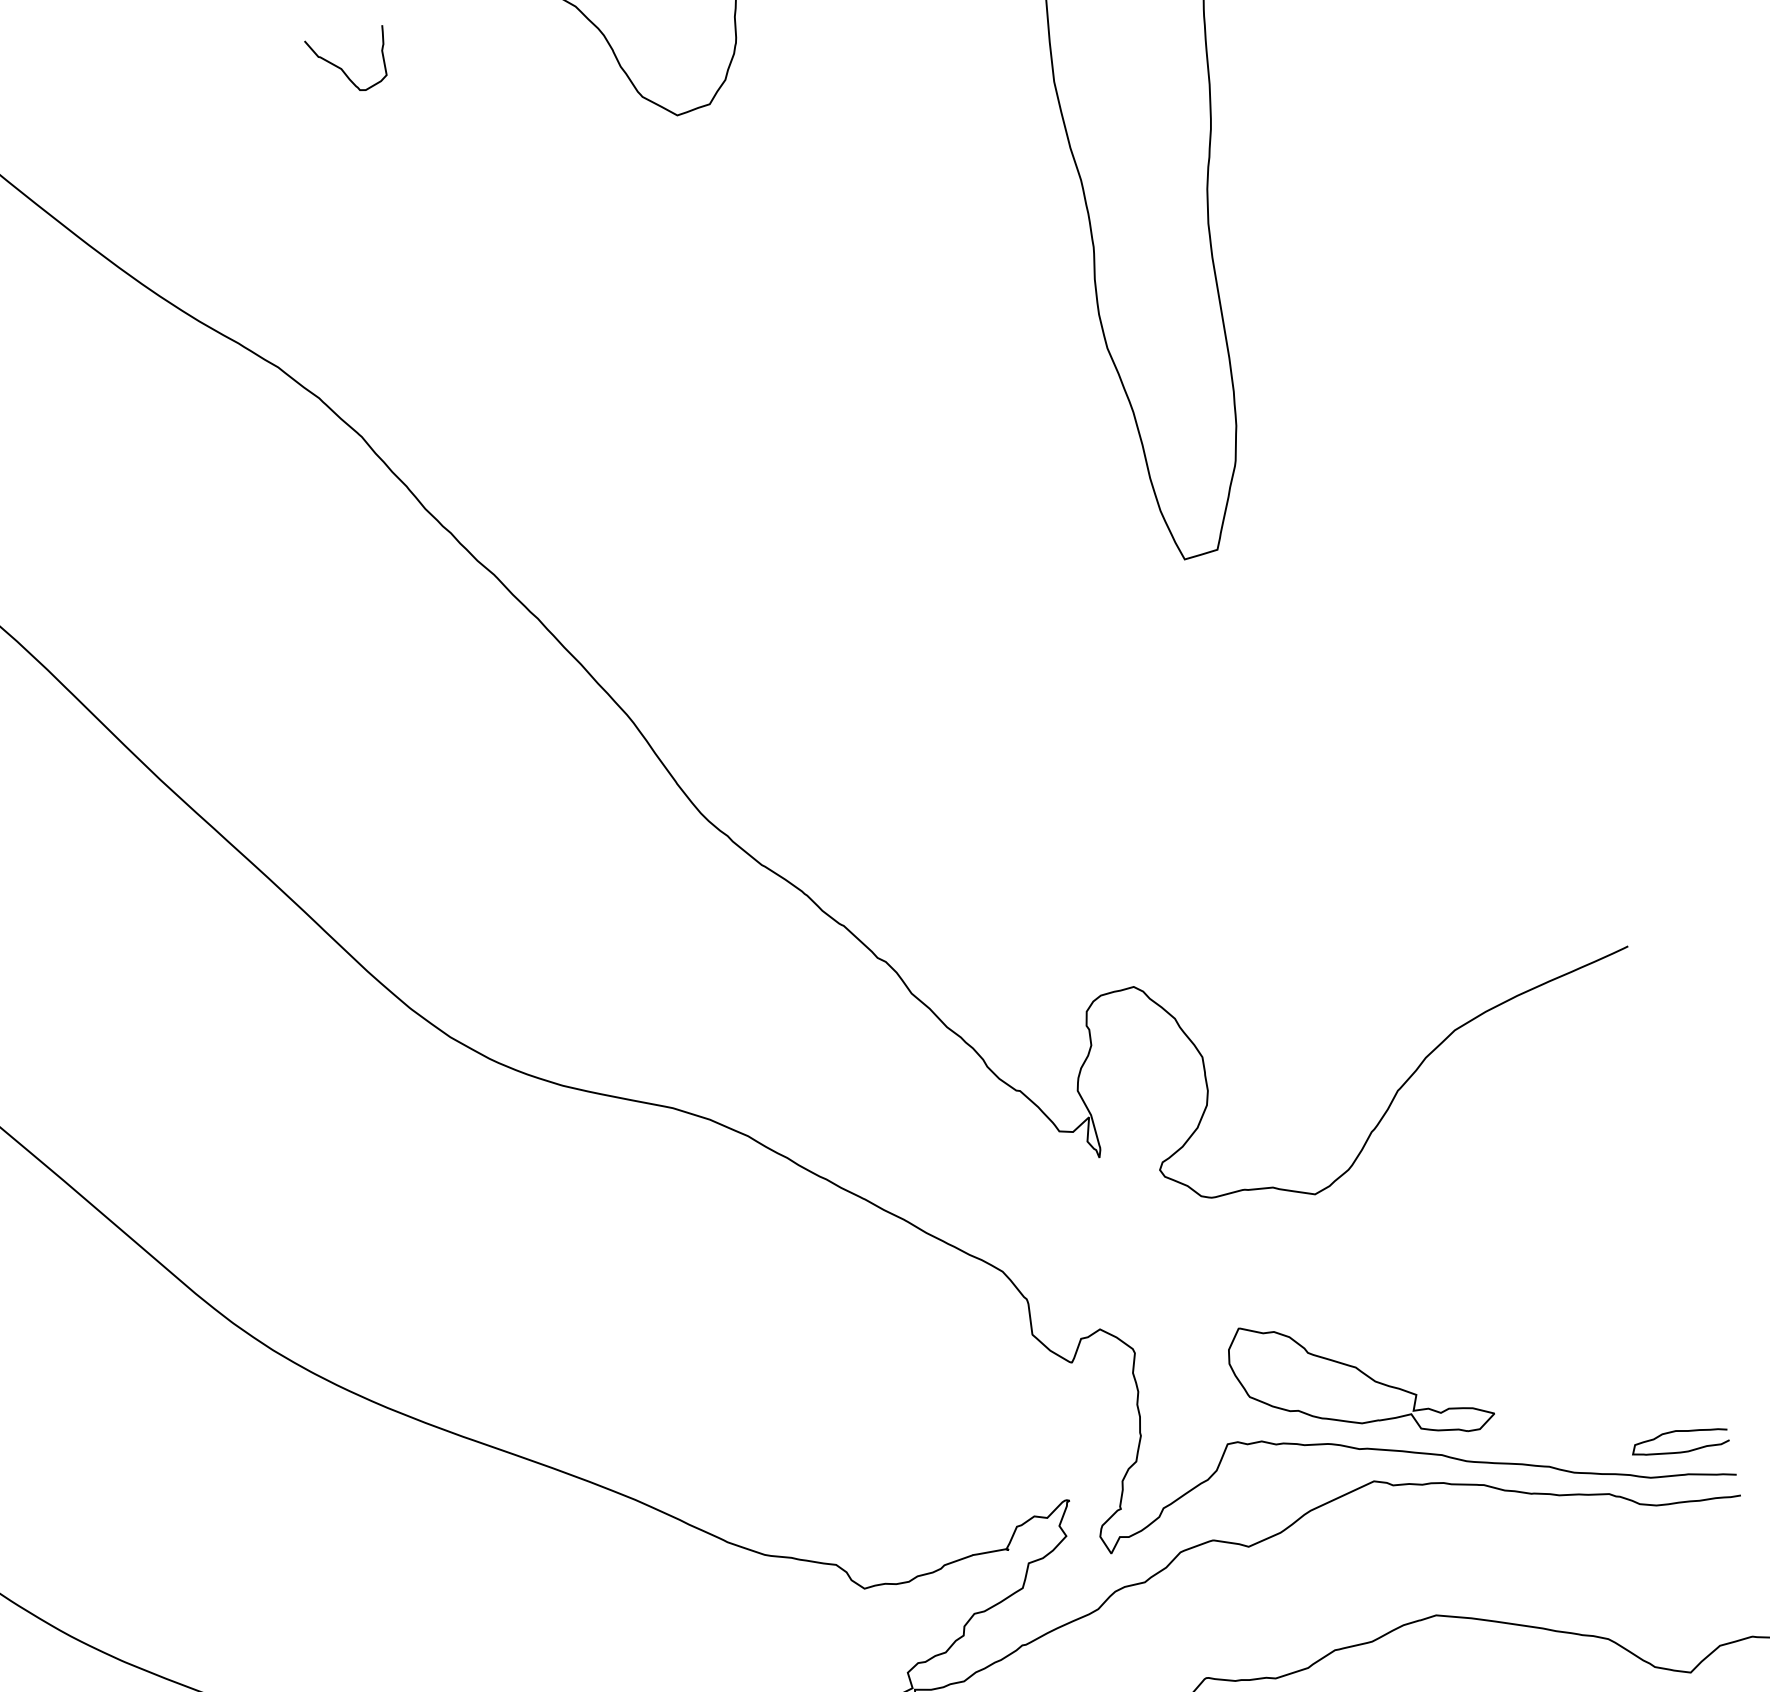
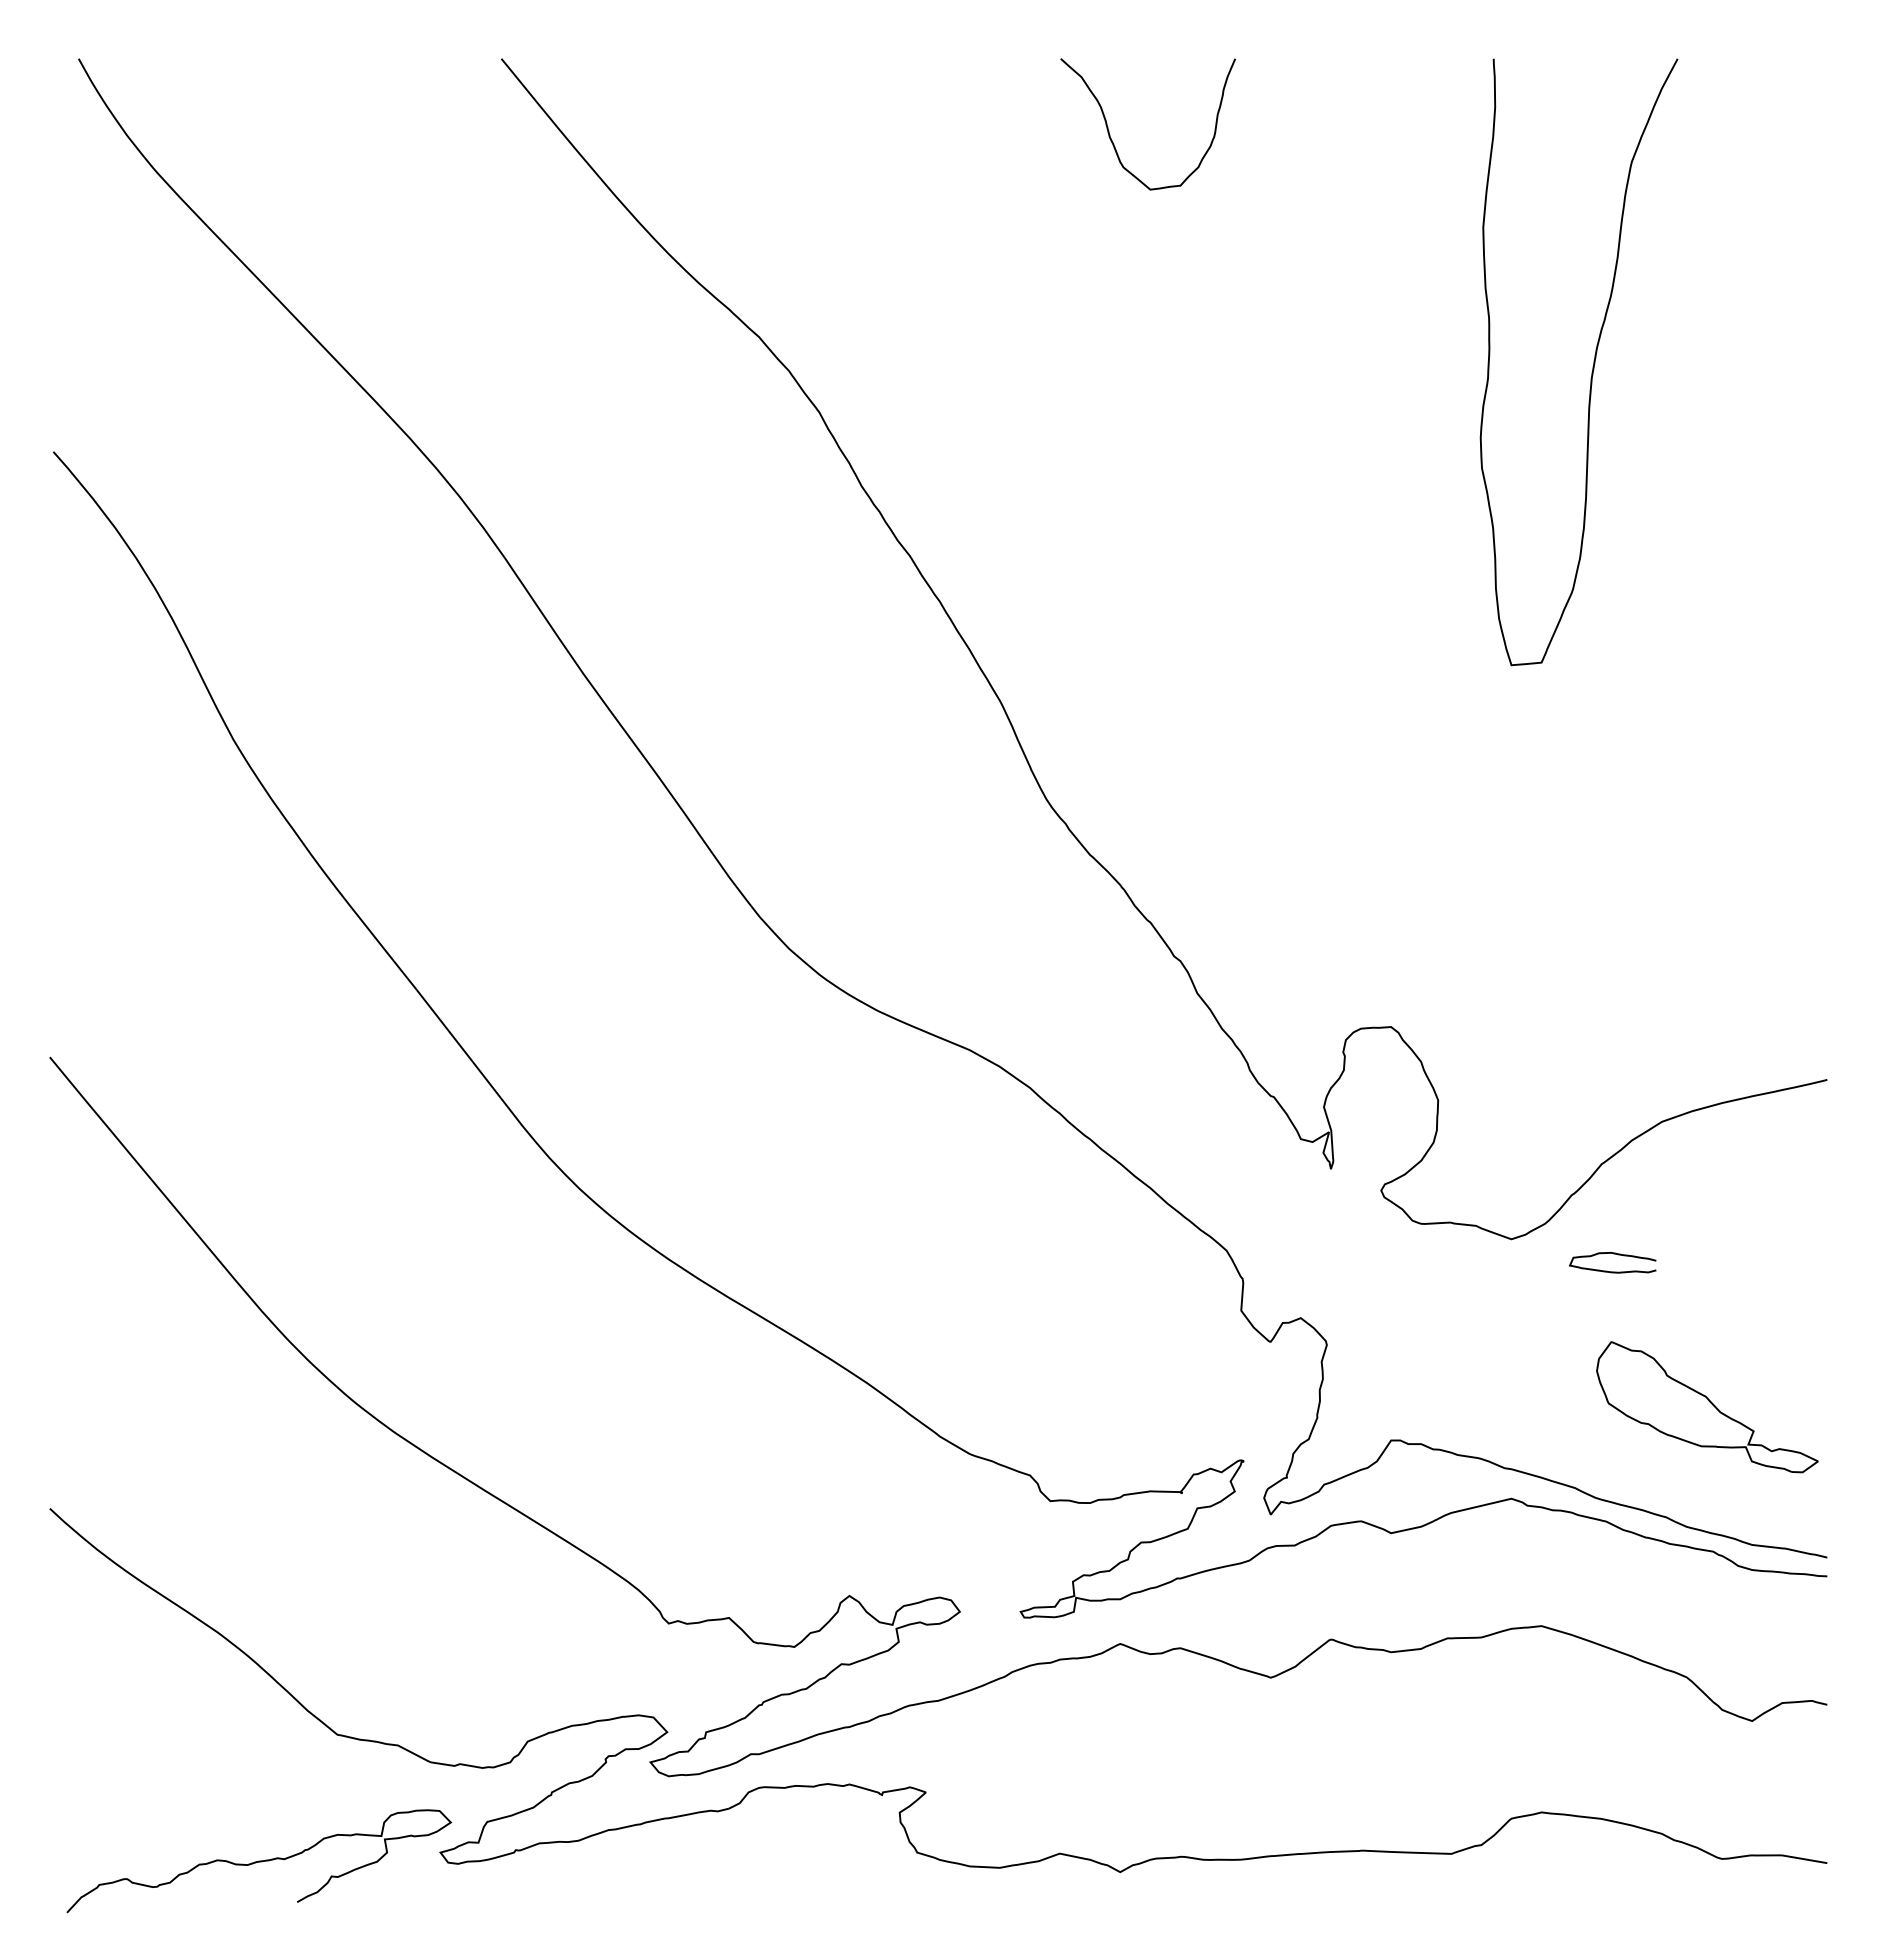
curve: (342, 68) -> (868, 89), removed
part: (1359, 1379) -> (1707, 1407), moved
curve: (1678, 1432) -> (1613, 1254), moved

